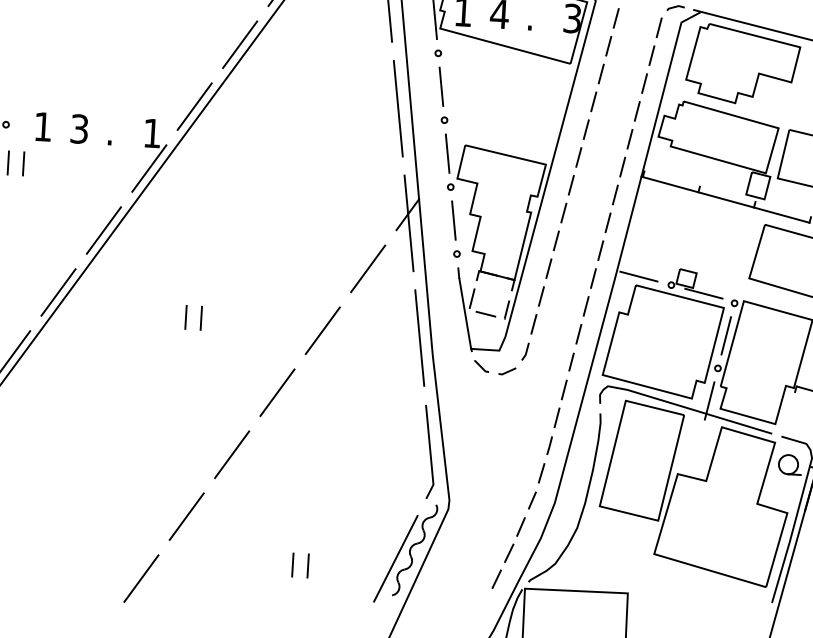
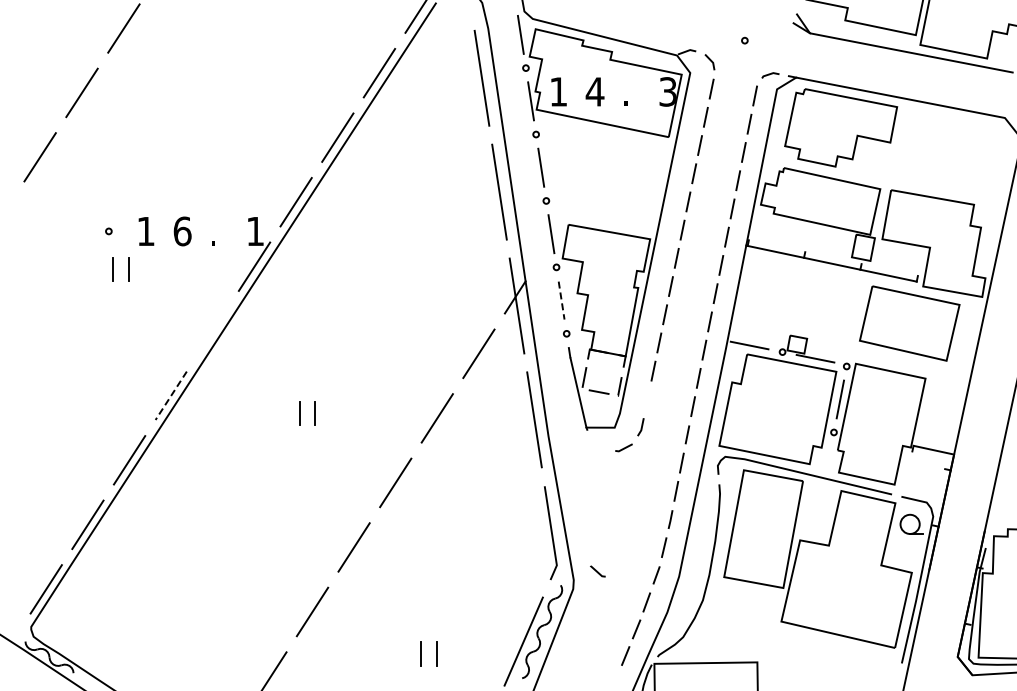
text: (79, 129) -> (182, 231), 3 -> 6
line: (453, 221) -> (561, 301), solid -> dashed
line: (103, 230) -> (212, 331), removed
line: (58, 292) -> (171, 395), solid -> dashed
line: (533, 324) -> (647, 399), removed
line: (481, 366) -> (597, 571), moved
line: (709, 400) -> (827, 465), removed

